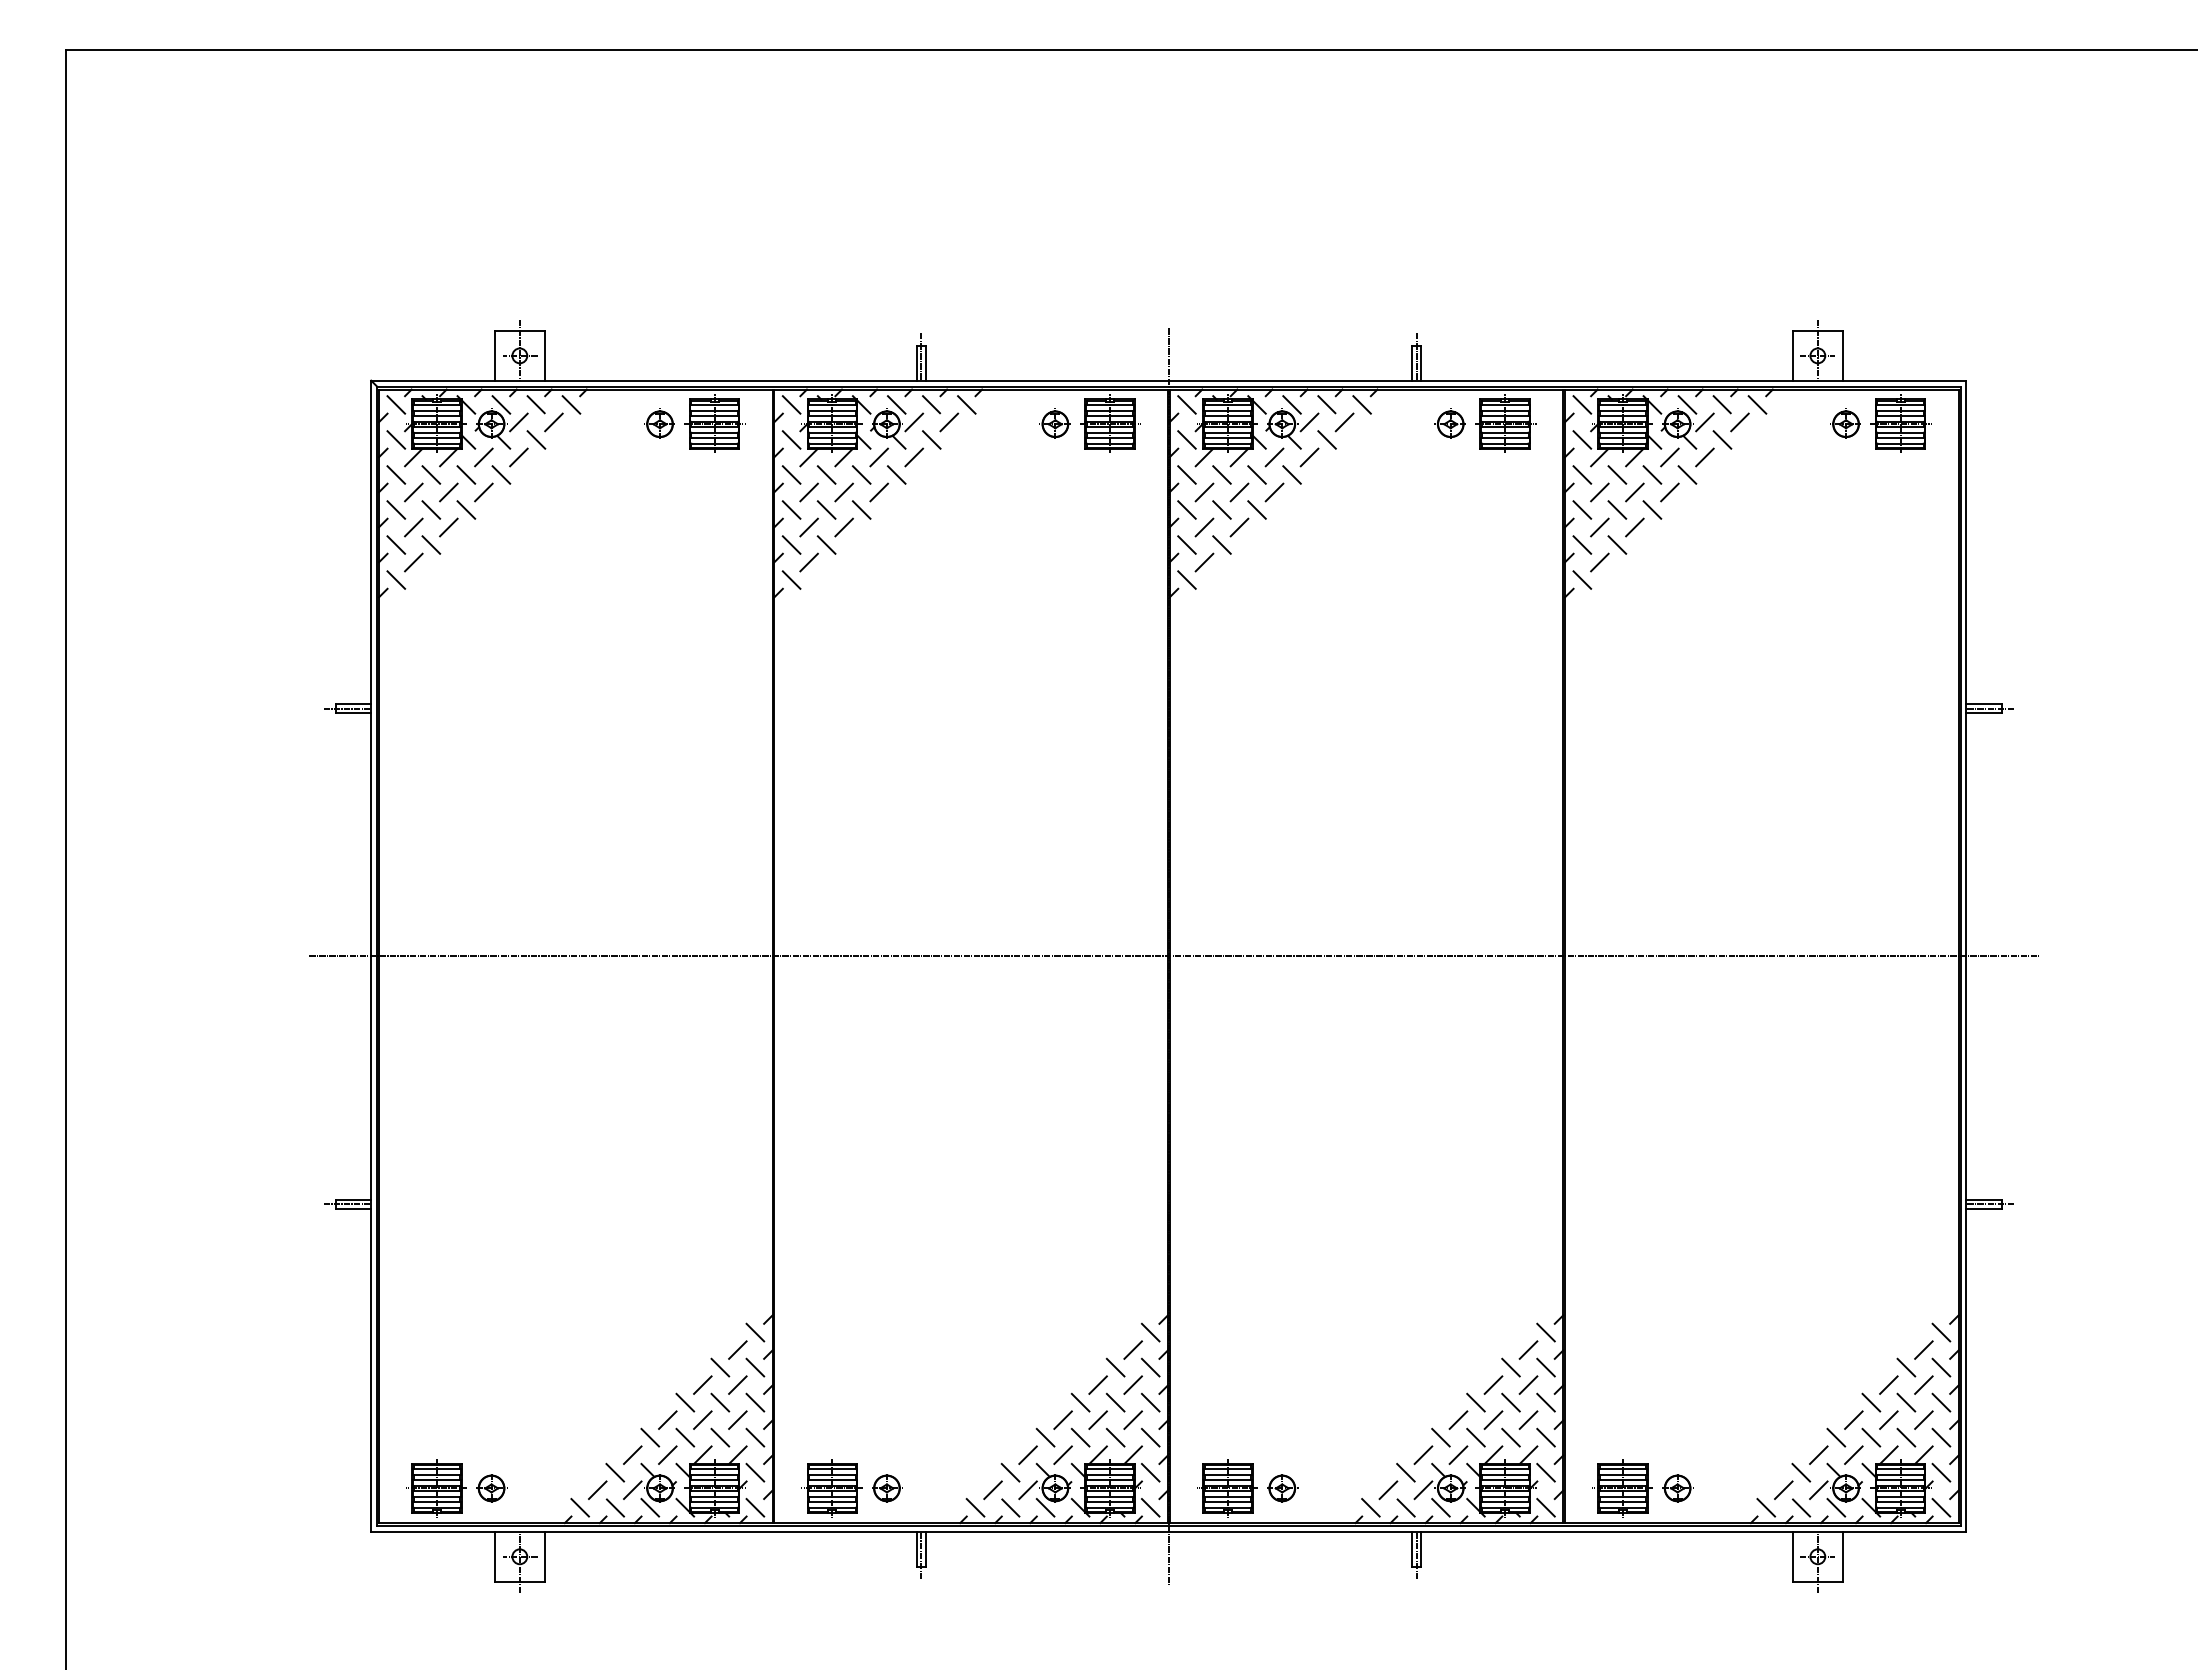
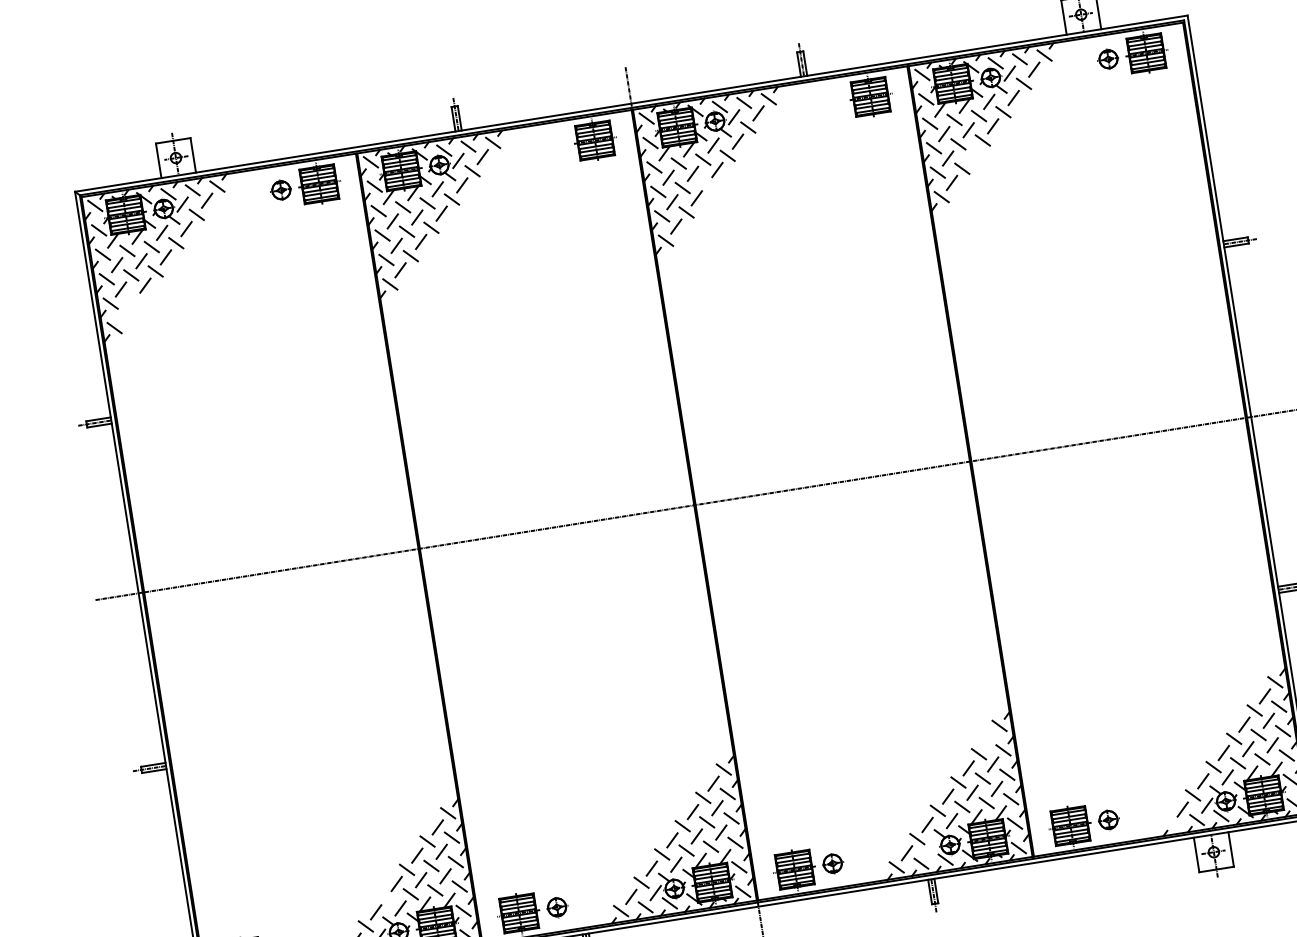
part: (1054, 423) -> (556, 146), removed
part: (1449, 423) -> (831, 102), removed
line: (1256, 509) -> (706, 183), removed
line: (1634, 527) -> (972, 154), removed
line: (431, 544) -> (135, 299), removed
line: (413, 562) -> (124, 313), removed
line: (1528, 1349) -> (989, 739), removed
line: (650, 1437) -> (386, 897), removed
line: (1423, 1490) -> (931, 849), removed
line: (1766, 1507) -> (1172, 823), removed

